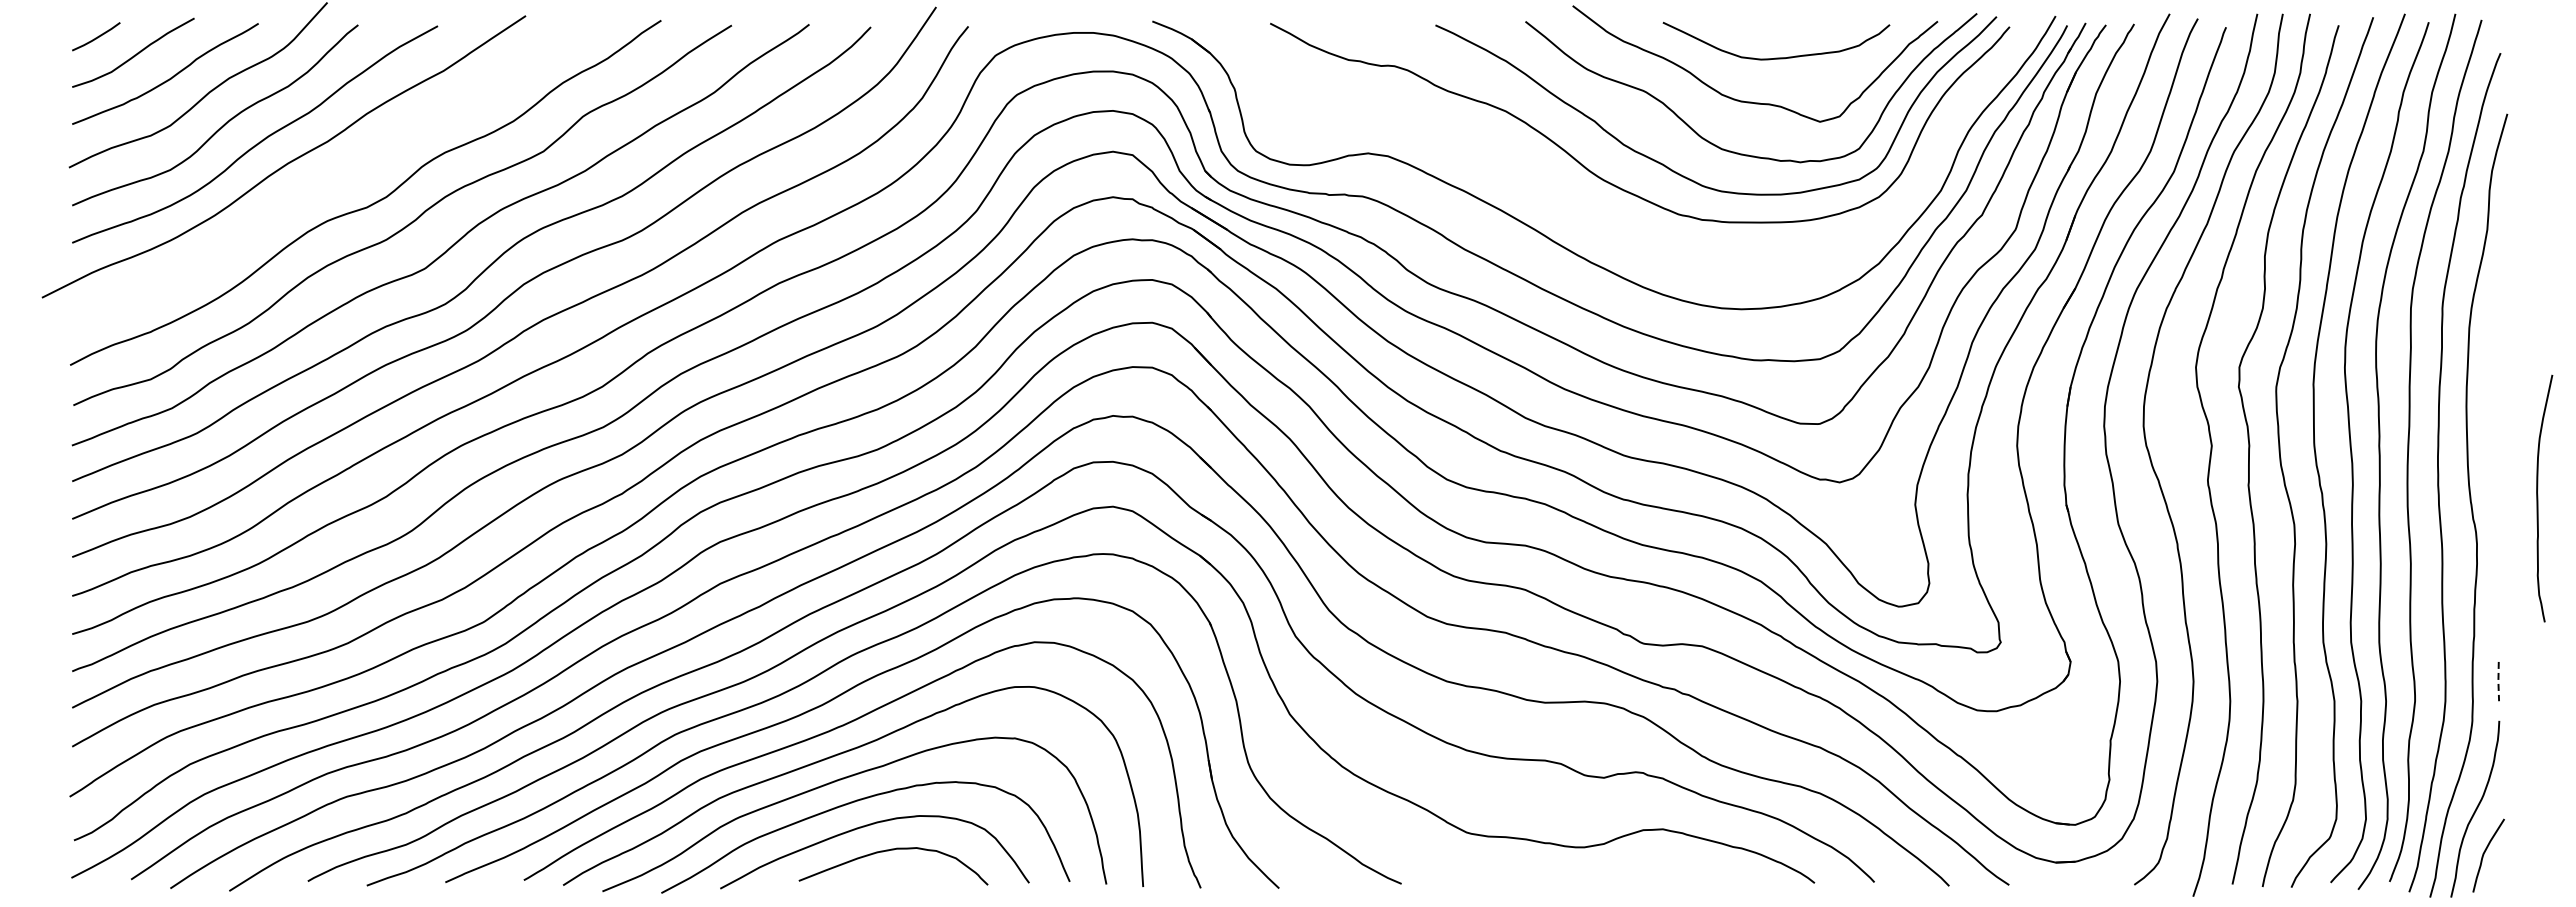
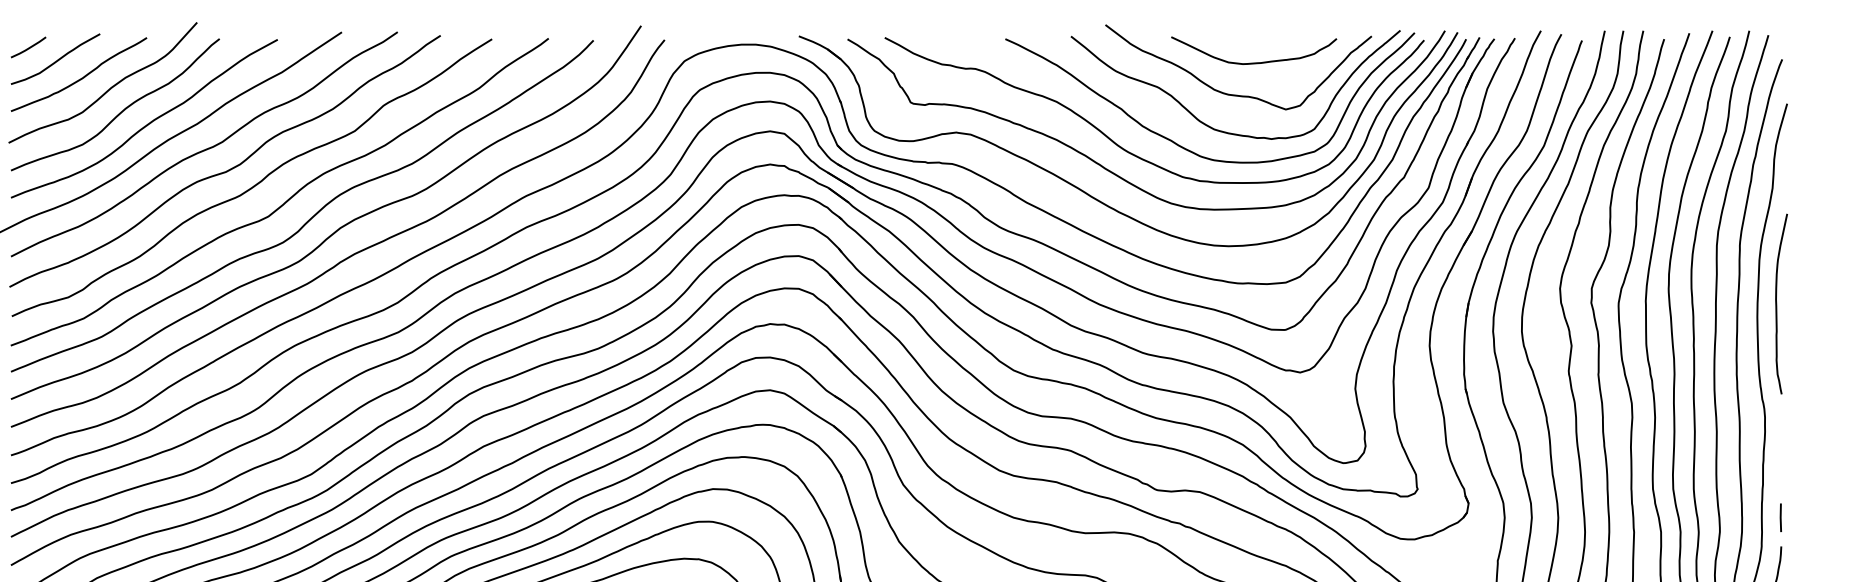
curve: (340, 175) -> (206, 148), added
curve: (1584, 208) -> (1114, 172), added
curve: (2538, 498) -> (1777, 304), moved
line: (2498, 681) -> (1780, 517), dashed -> solid

